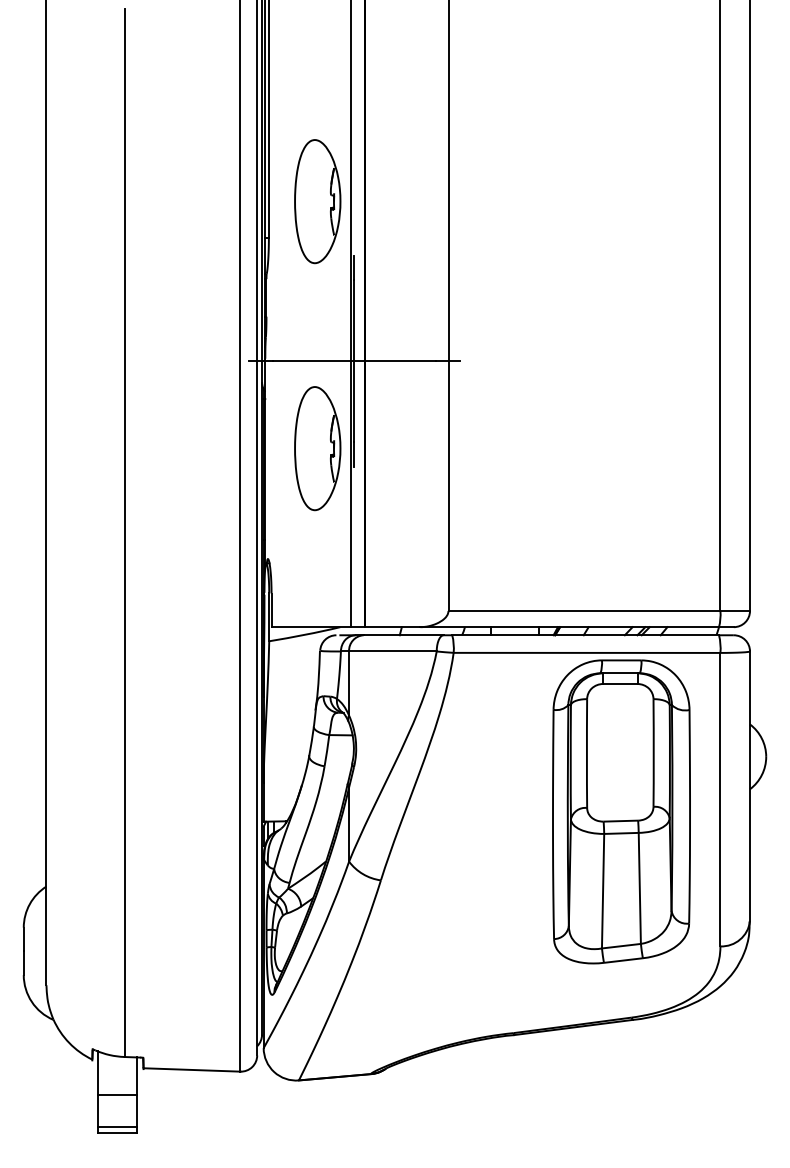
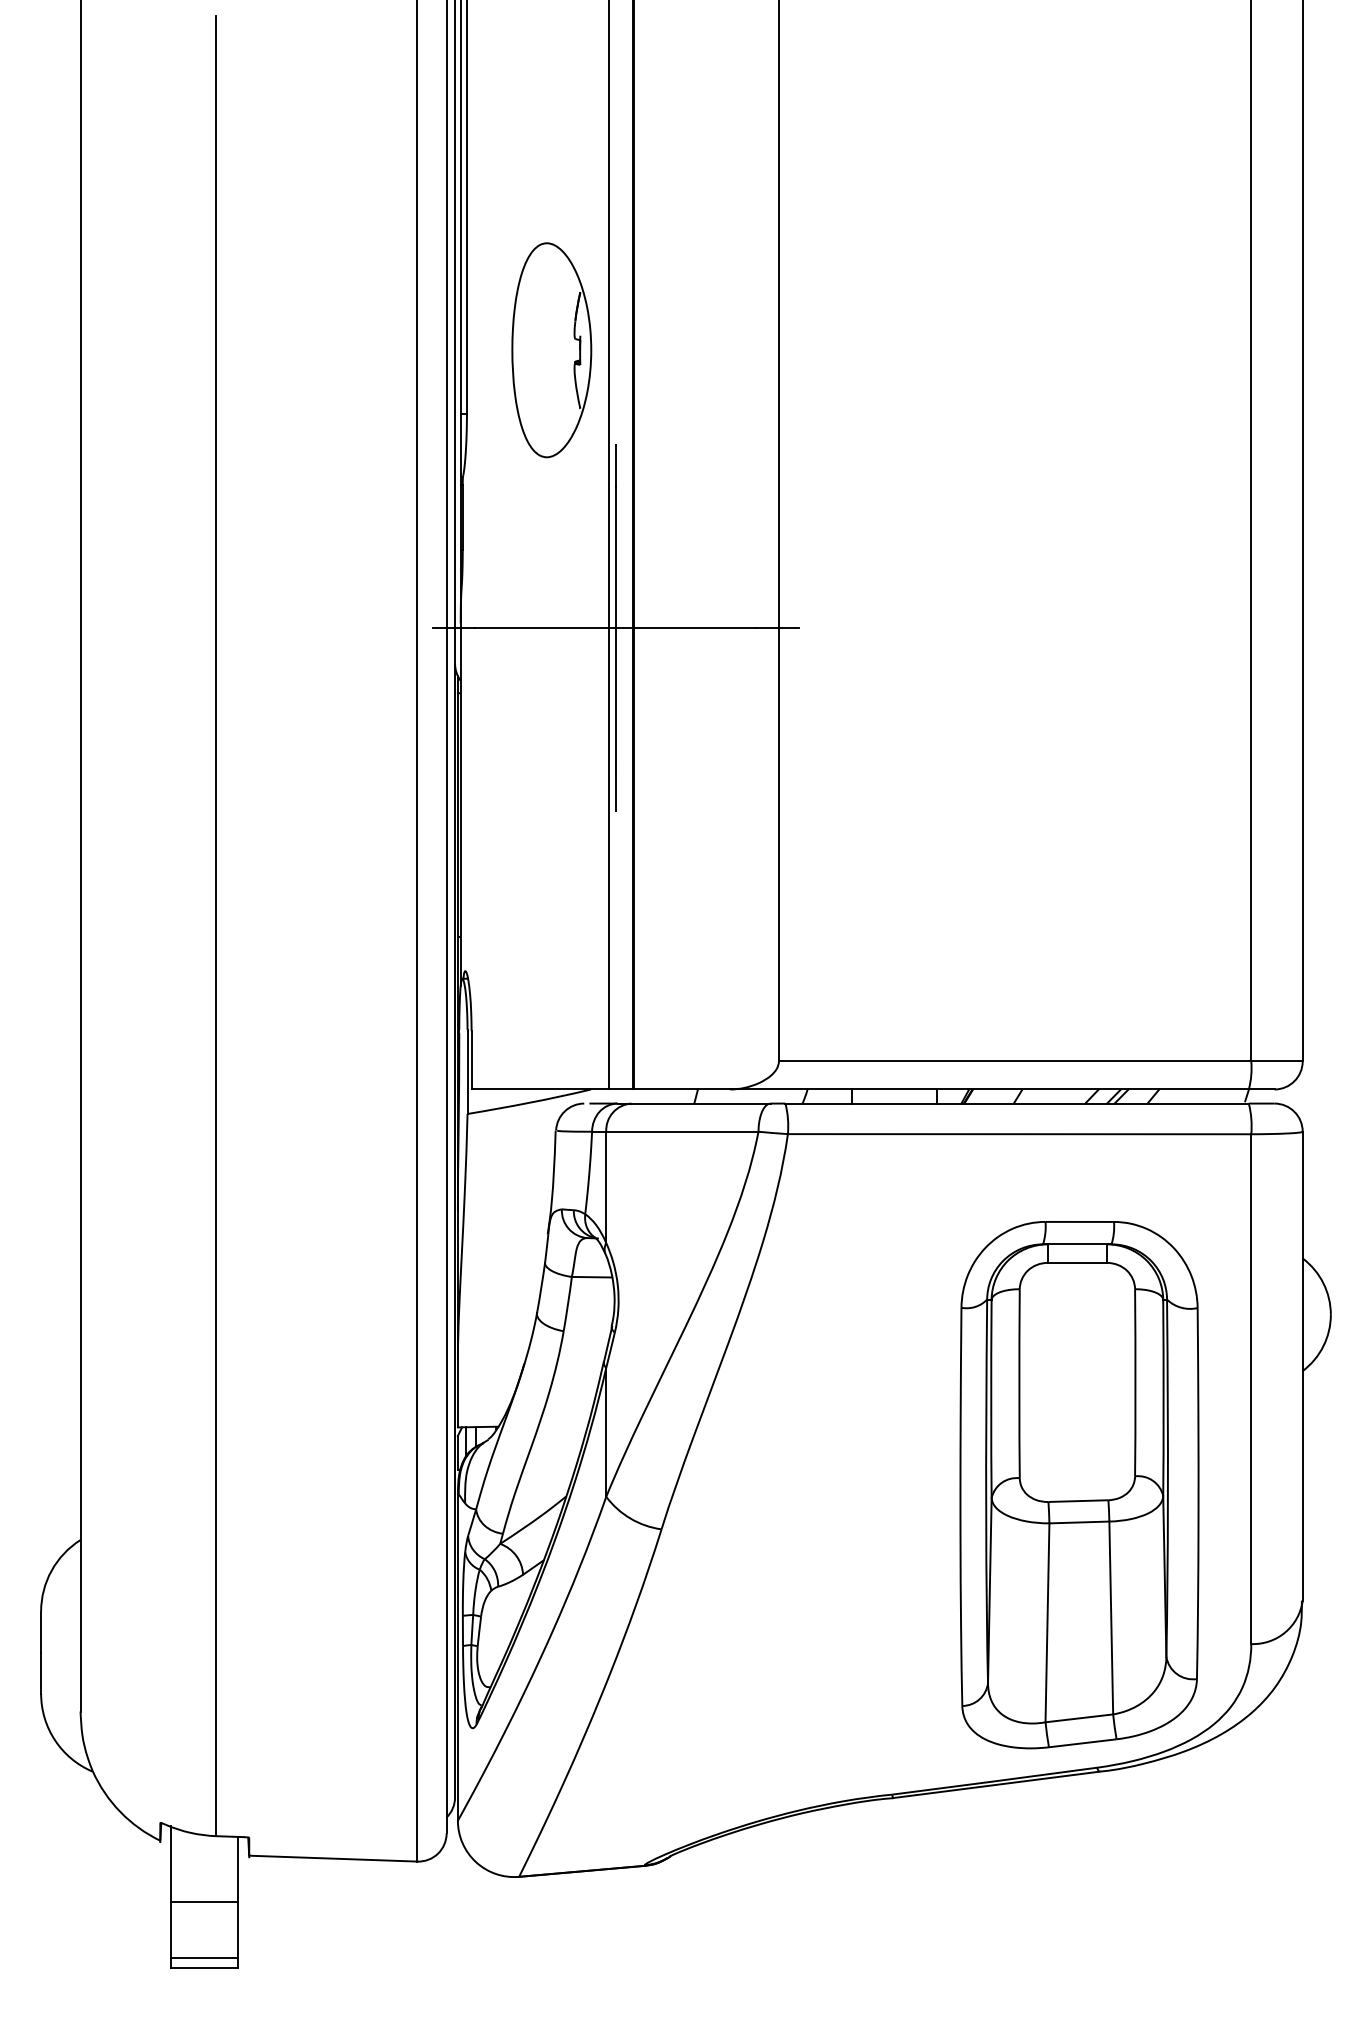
part: (317, 448) -> (551, 779), removed
part: (621, 811) -> (1079, 1484), moved

